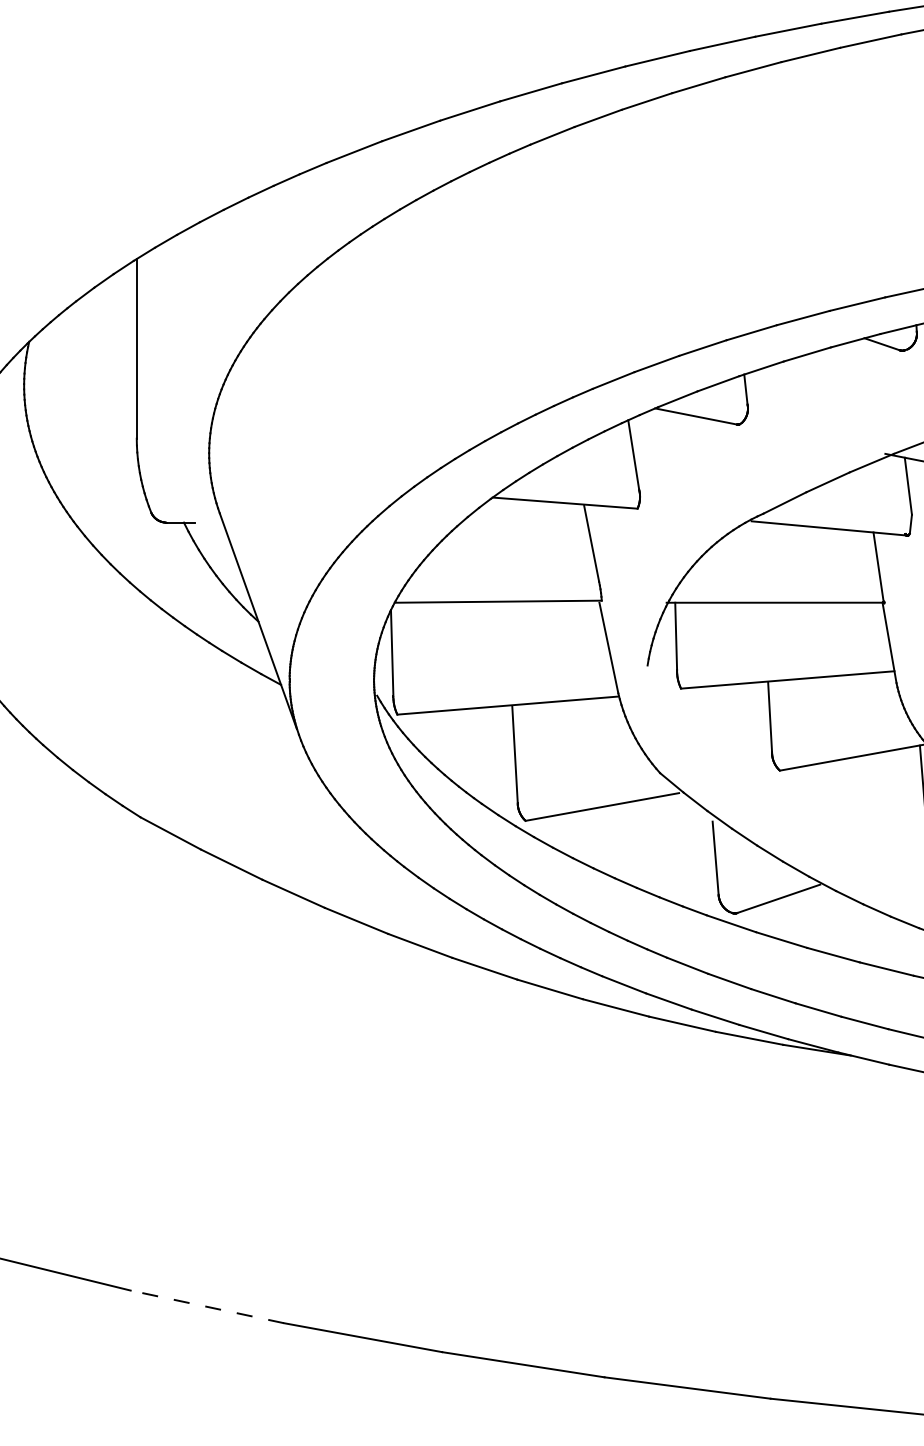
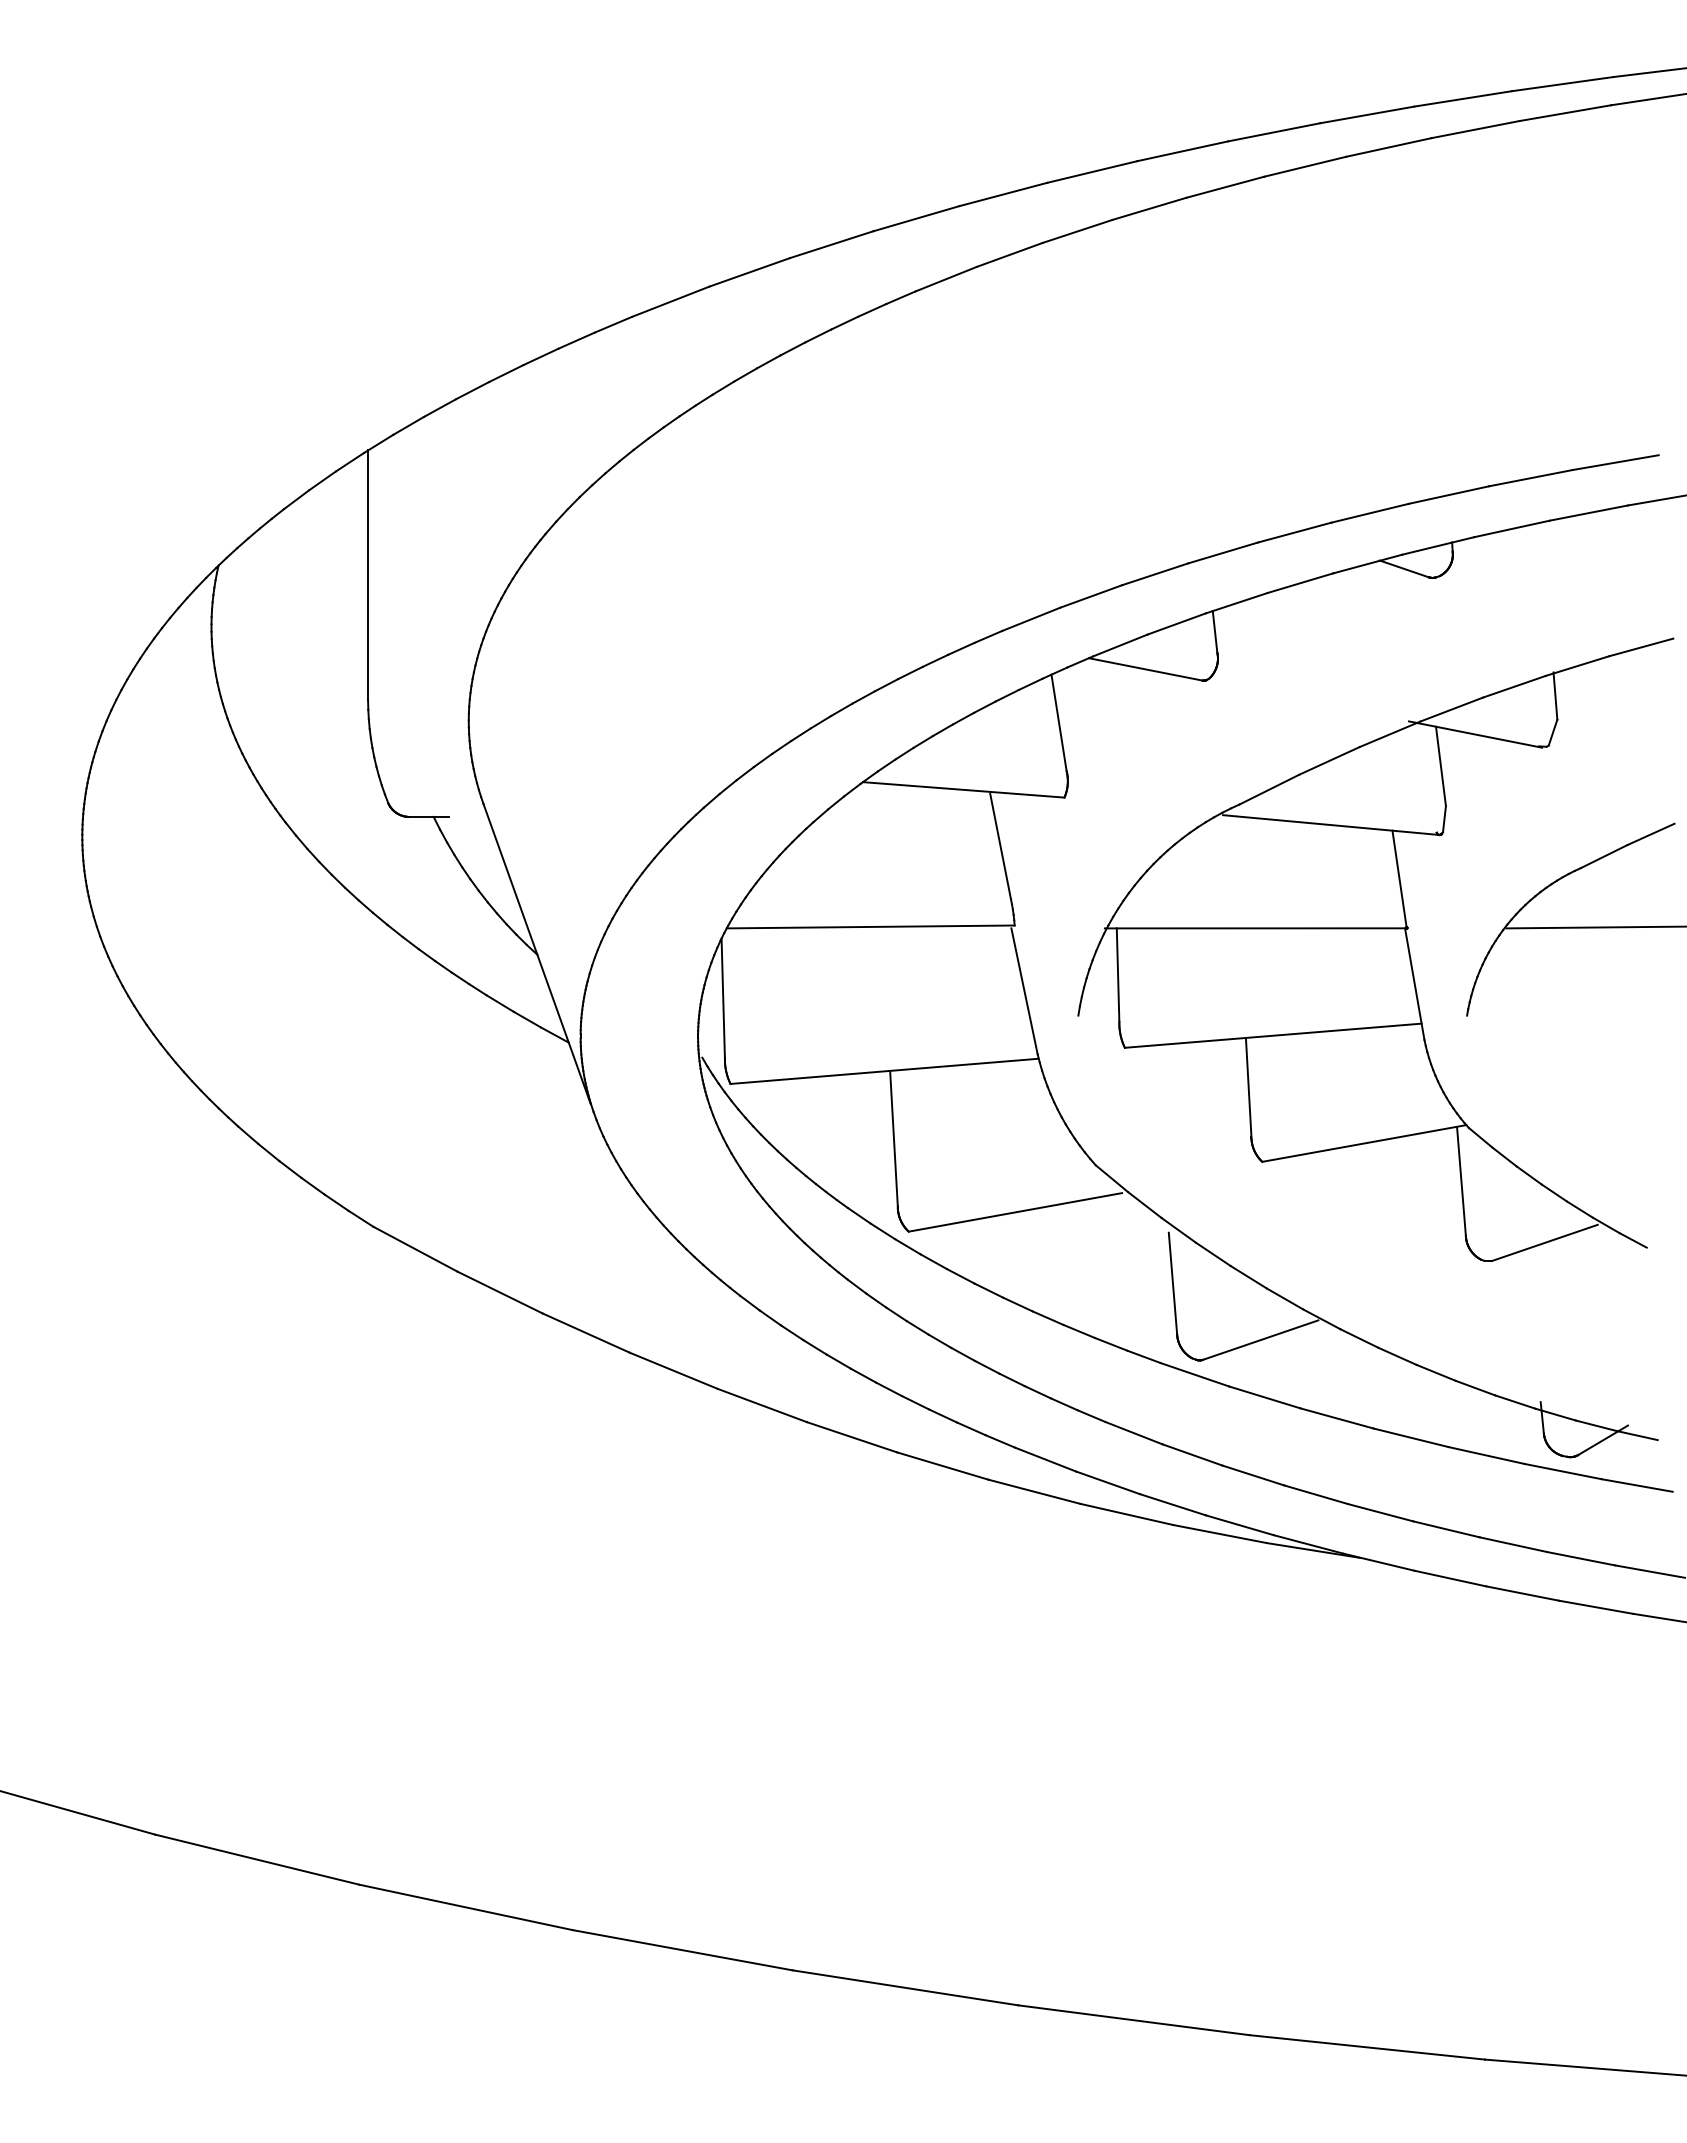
line: (207, 1306) -> (466, 1907), dashed -> solid

